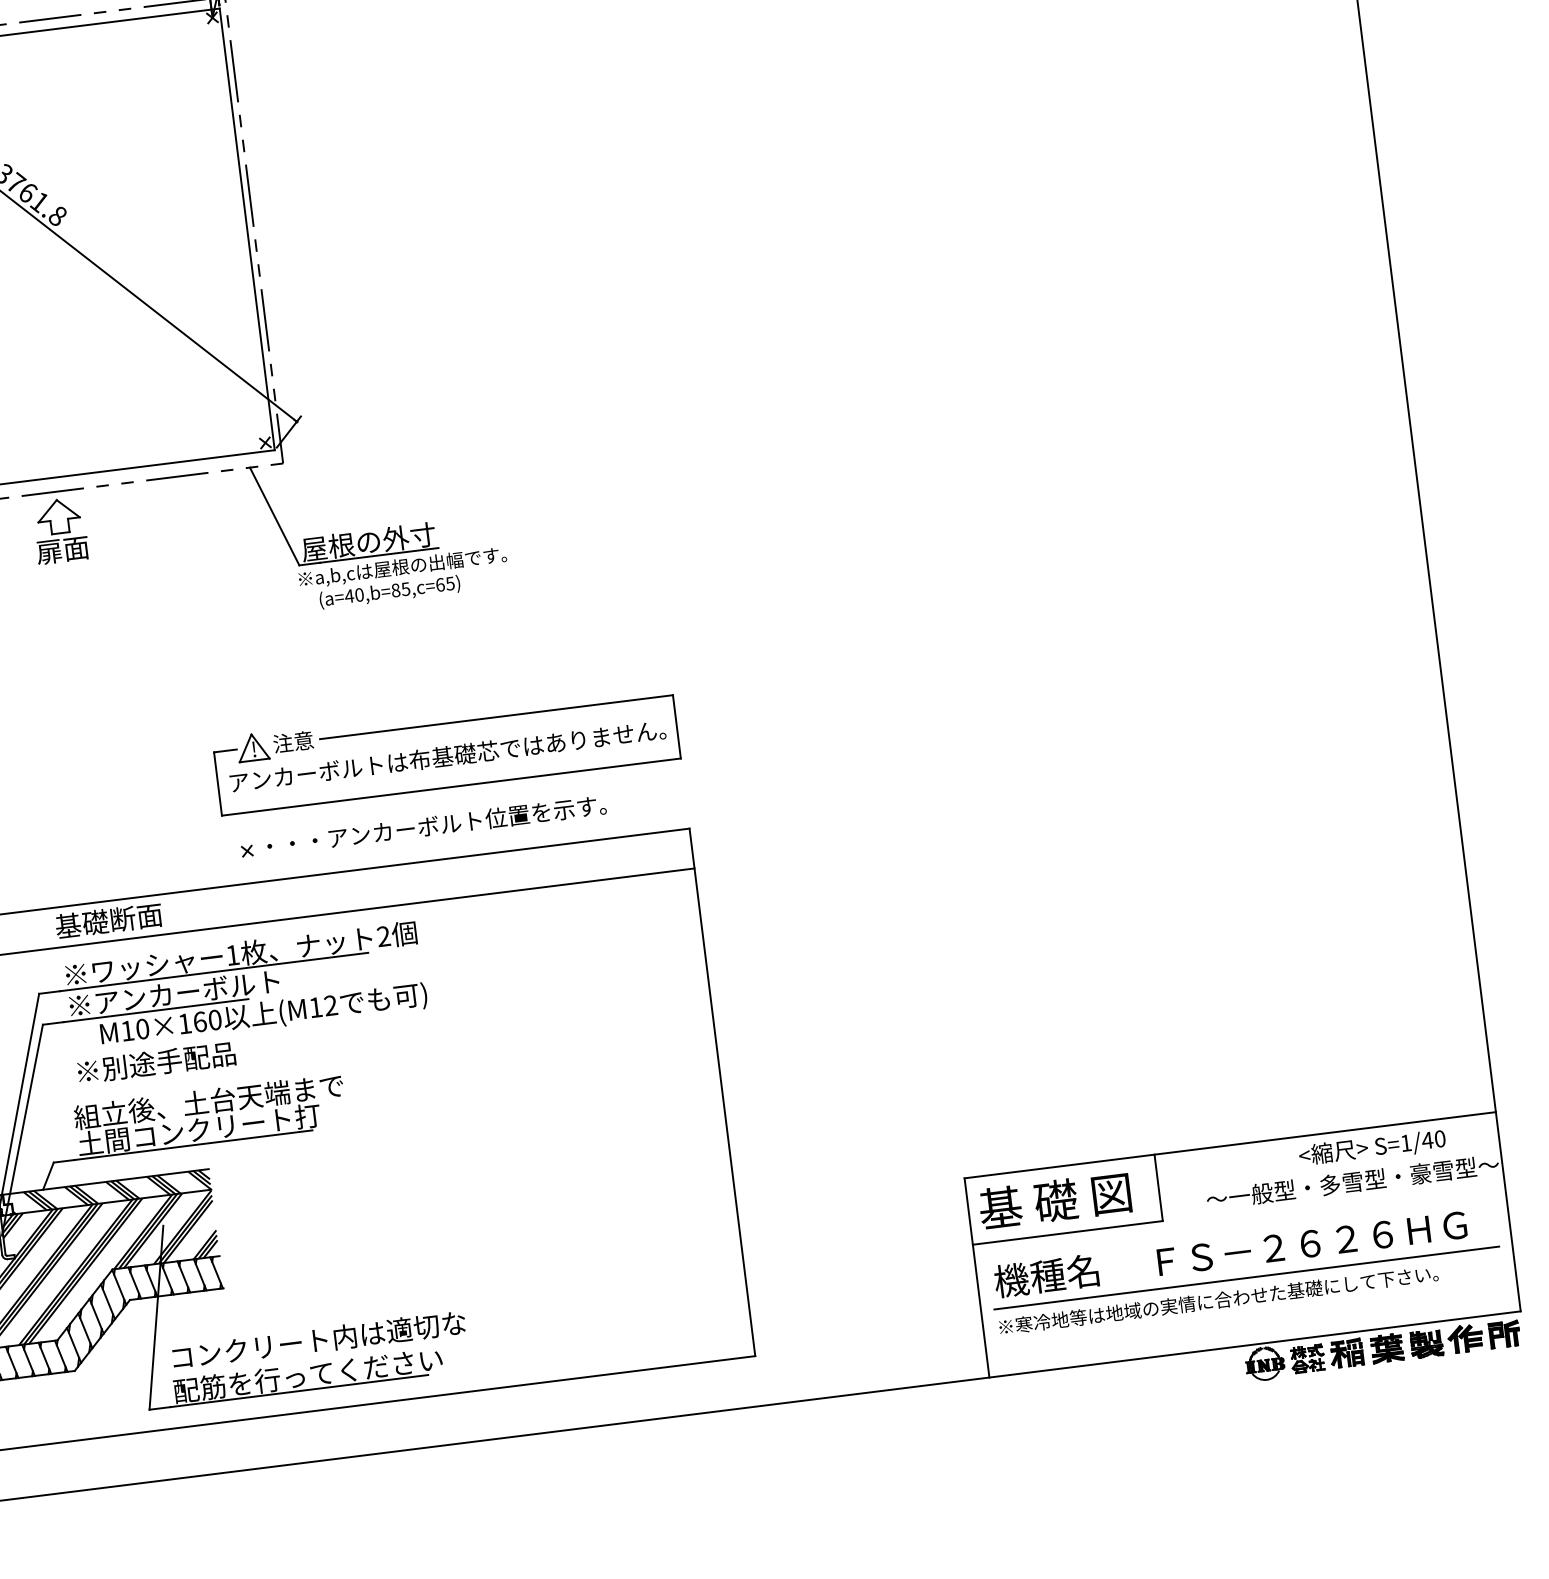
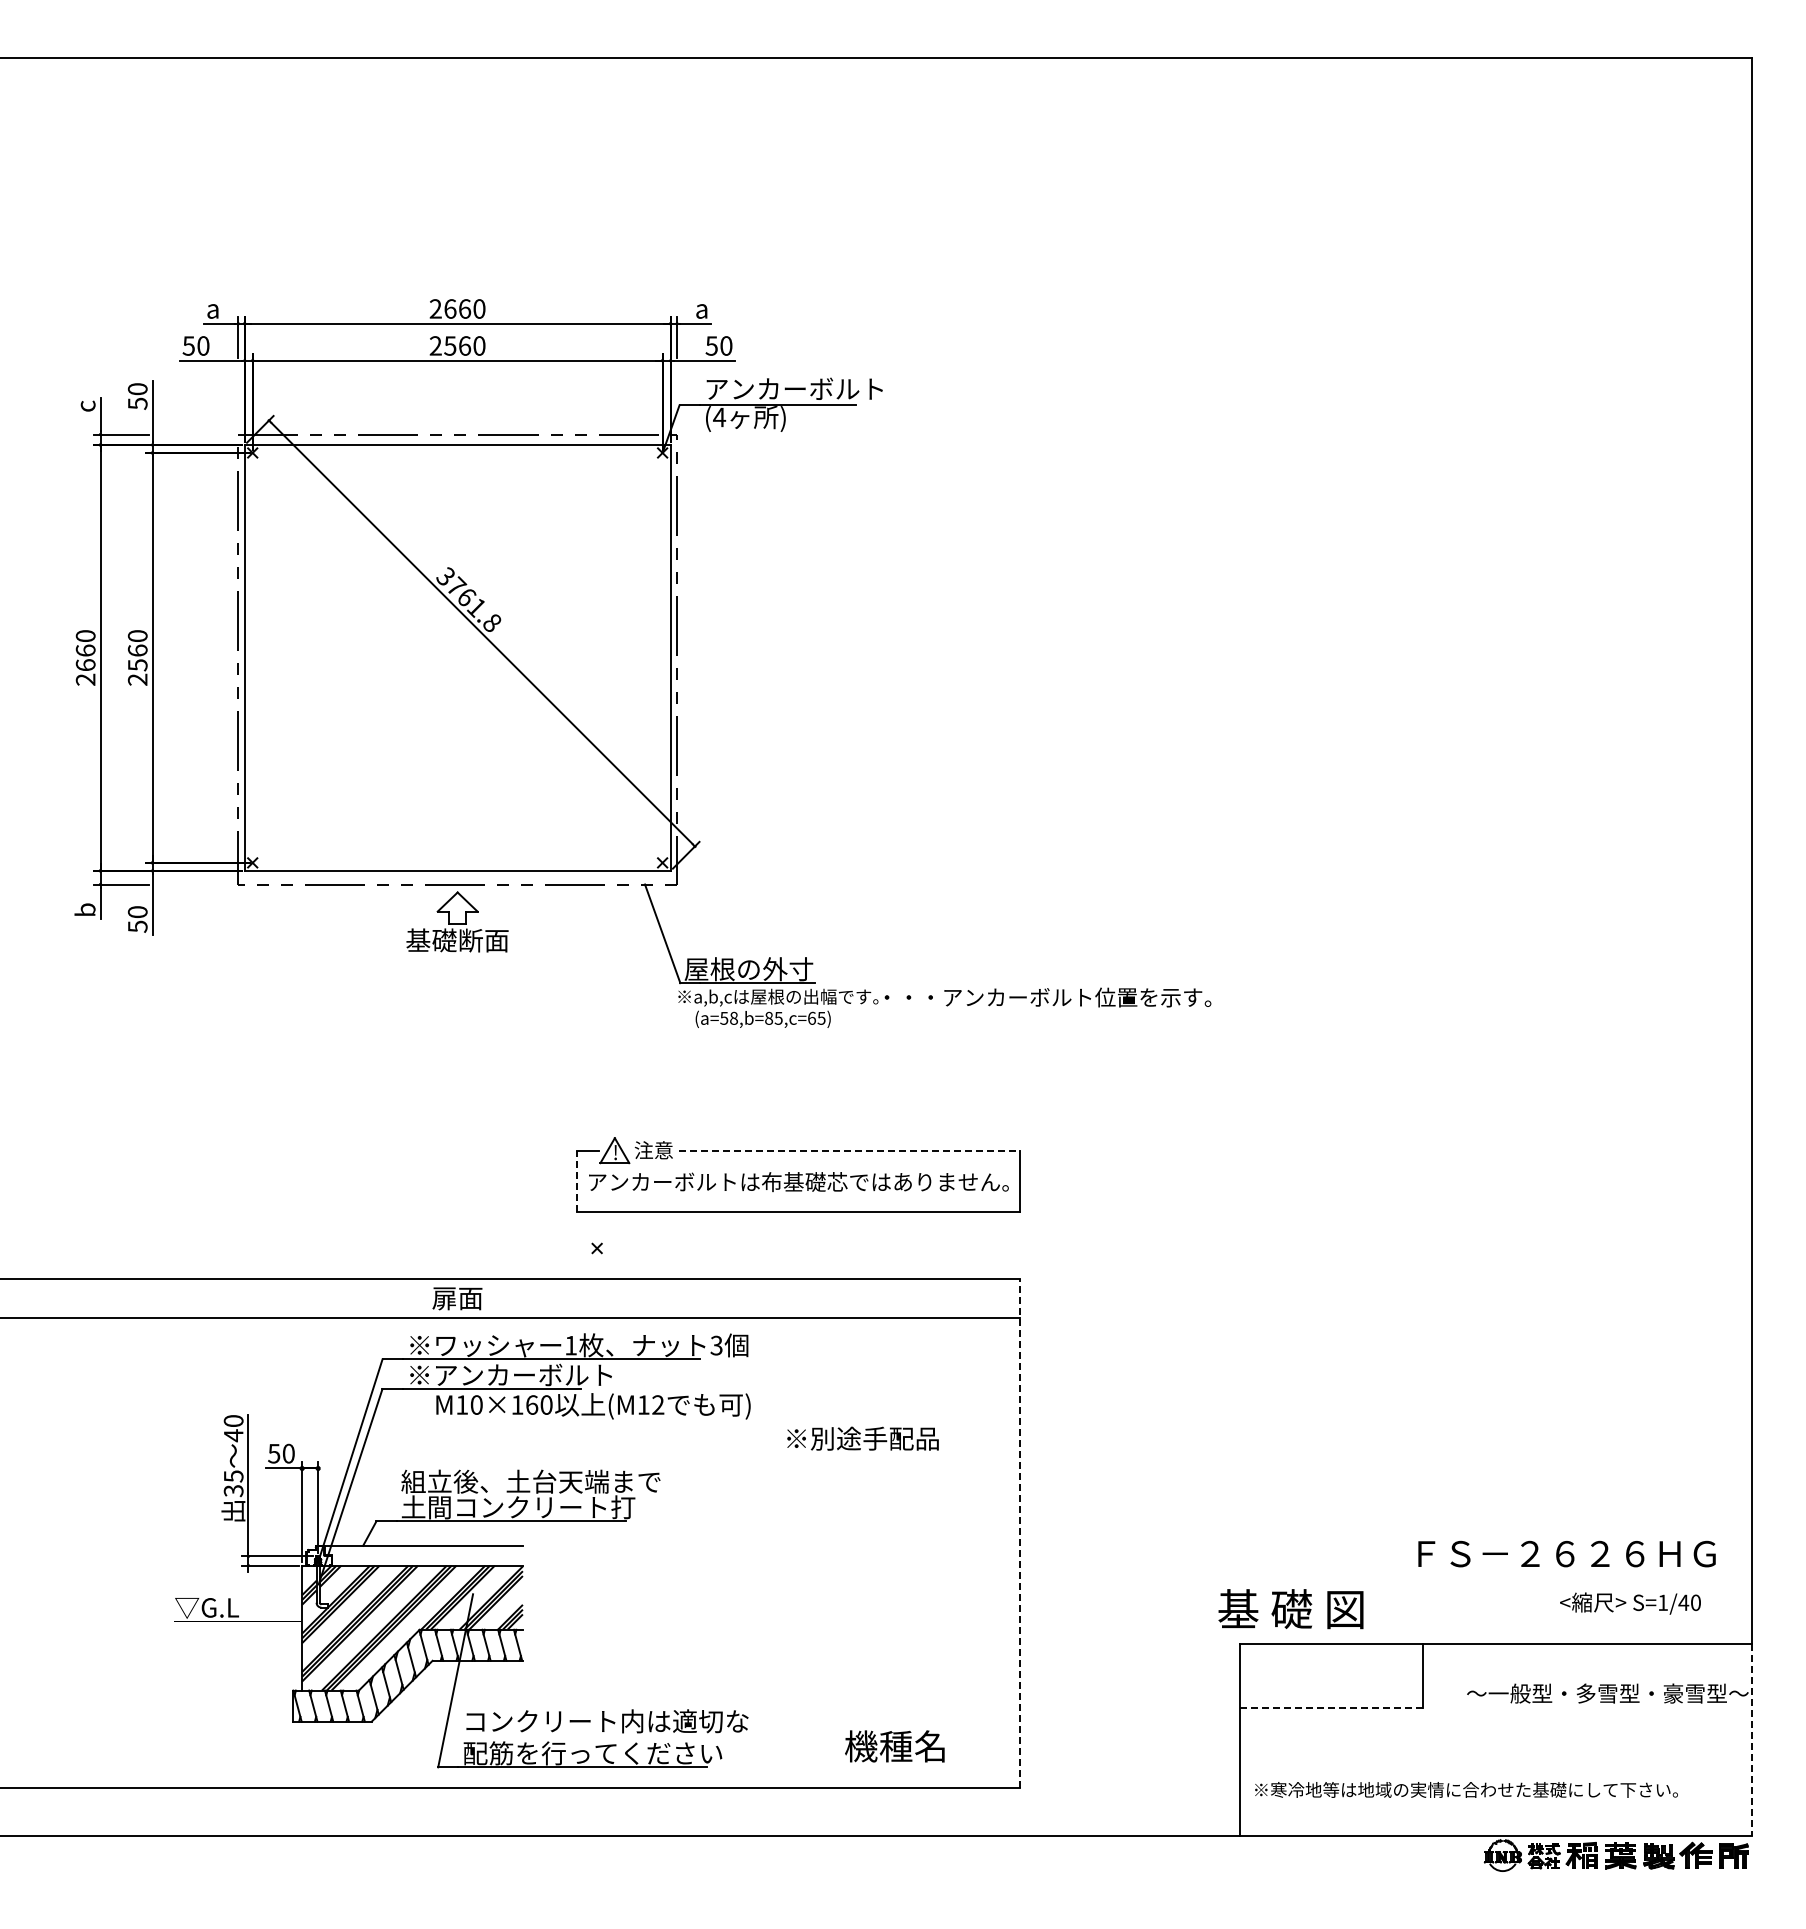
text: (62, 549) -> (457, 940), 扉面 -> 基礎断面
text: (353, 595) -> (728, 1018), (a=40,b=85,c=65) -> (a=58,b=85,c=65)
line: (497, 716) -> (850, 1150), solid -> dashed
line: (218, 784) -> (577, 1181), solid -> dashed
text: (436, 825) -> (1047, 997), moved
text: (108, 921) -> (457, 1298), 基礎断面 -> 扉面
text: (383, 936) -> (716, 1345), 2 -> 3
text: (156, 1062) -> (862, 1438), moved
line: (722, 1092) -> (1019, 1533), solid -> dashed
text: (1372, 1148) -> (1630, 1603), moved
hatch: (111, 1191) -> (427, 1555), removed
text: (1054, 1201) -> (1290, 1609), moved
line: (1508, 1212) -> (1752, 1740), solid -> dashed
line: (1068, 1233) -> (1331, 1708), solid -> dashed
text: (1311, 1243) -> (1566, 1553), moved
text: (1046, 1276) -> (894, 1746), moved
line: (1246, 1278) -> (1495, 1772), removed

